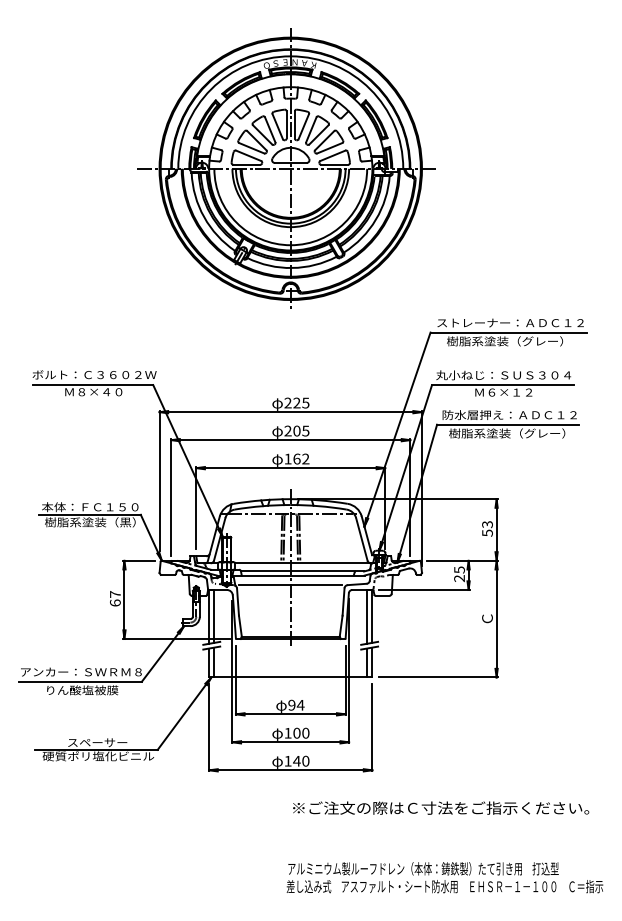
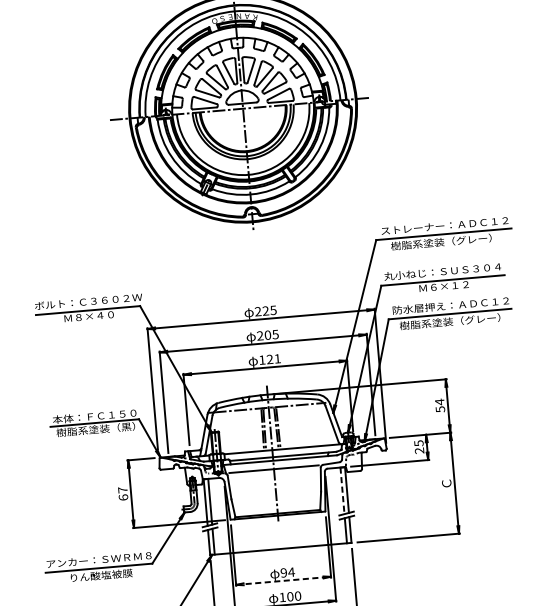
text: (301, 458) -> (273, 358), 162 -> 121
text: (487, 524) -> (439, 401), 53 -> 54
line: (367, 616) -> (342, 490), solid -> dashed
line: (290, 714) -> (283, 581), solid -> dashed

